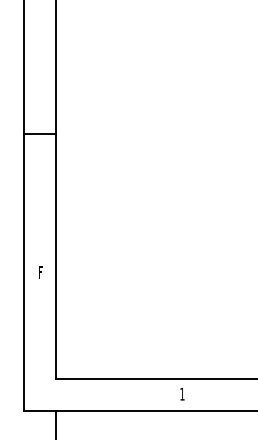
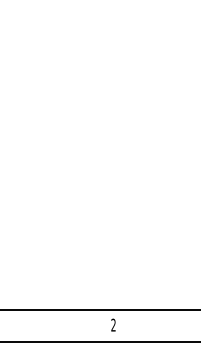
text: (182, 393) -> (113, 324), 1 -> 2

